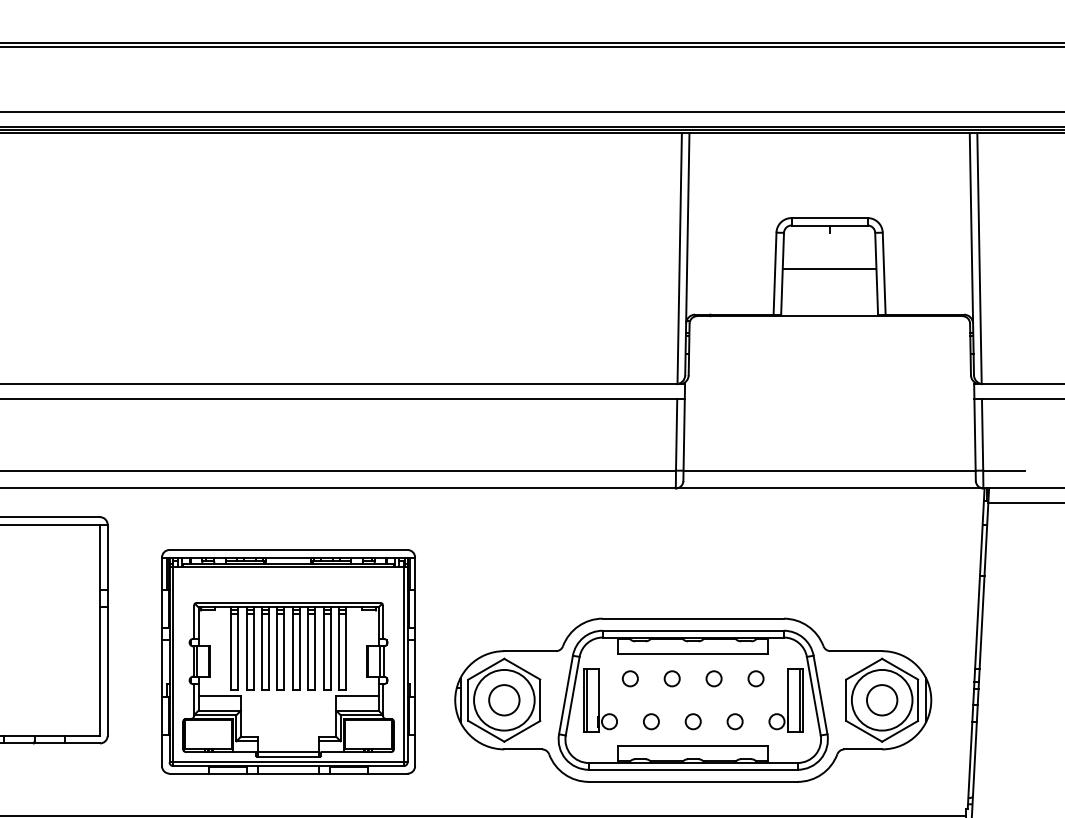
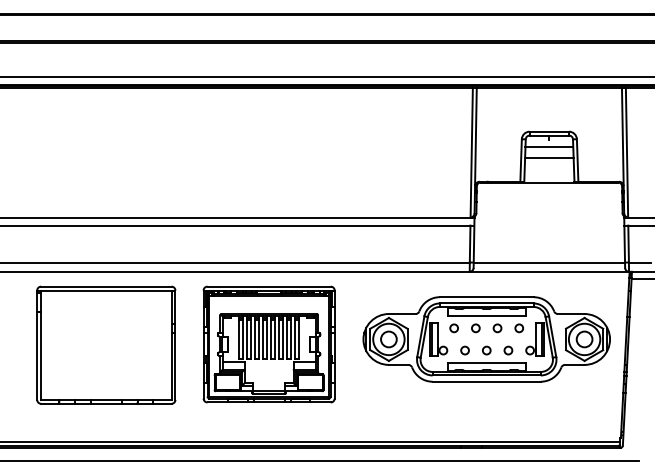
line: (829, 248) -> (549, 147), added
part: (287, 661) -> (268, 344), moved
part: (692, 700) -> (486, 339), moved

